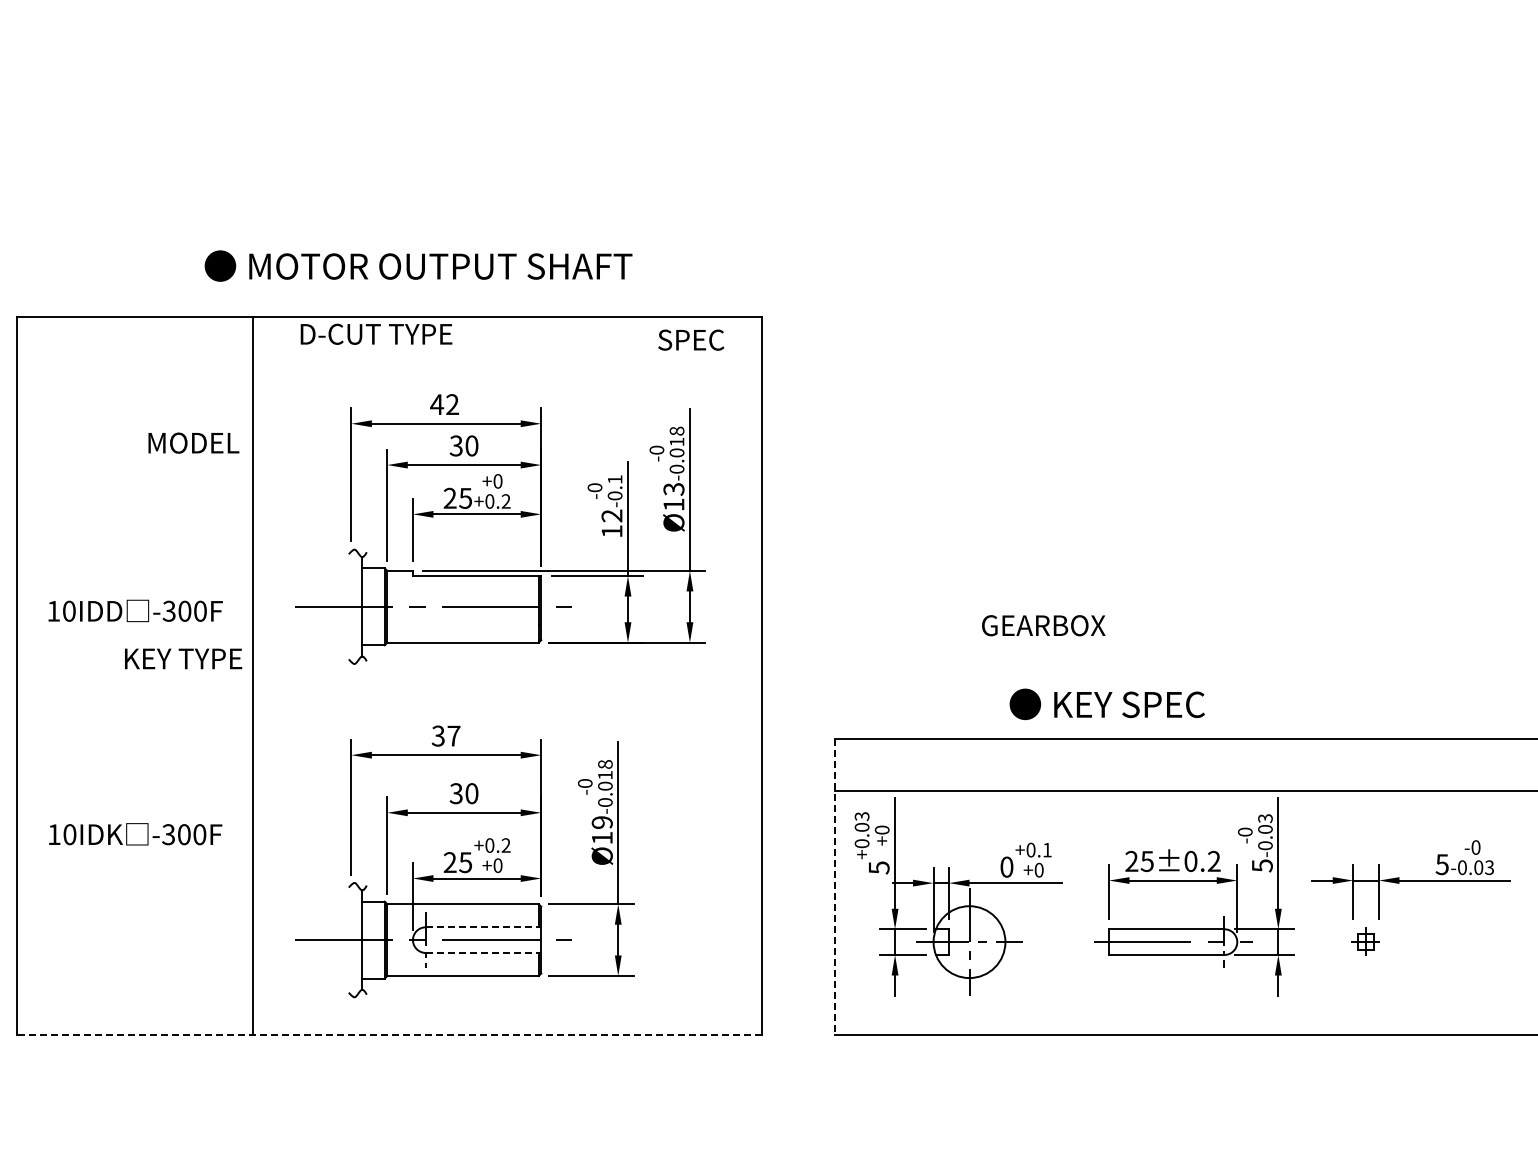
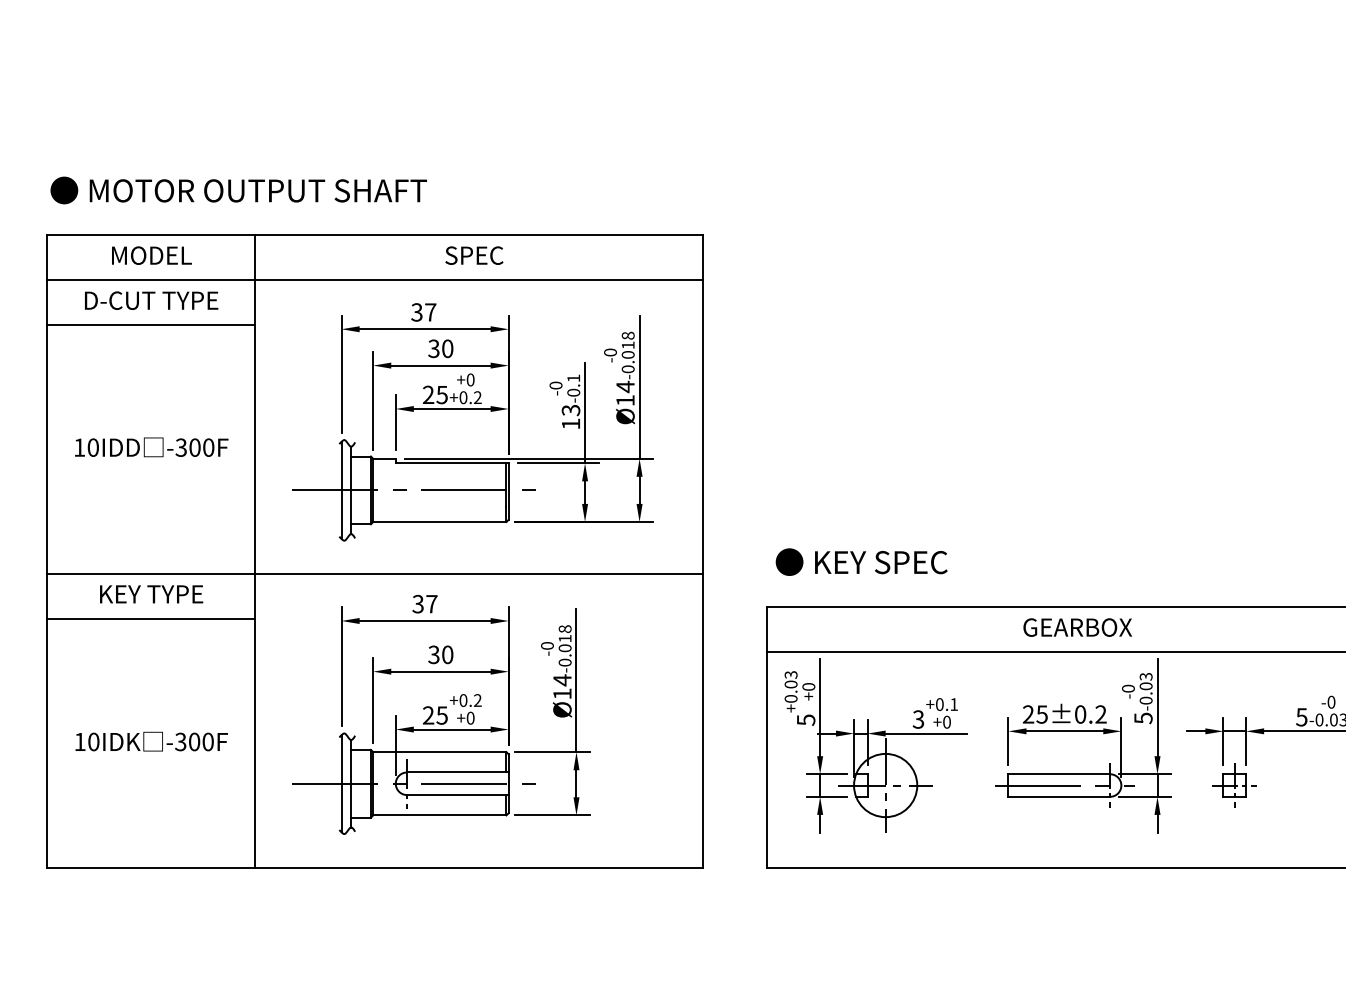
text: (418, 265) -> (238, 189), moved
text: (376, 333) -> (151, 299), moved
text: (691, 339) -> (474, 255), moved
line: (389, 368) -> (375, 280), added
text: (444, 404) -> (423, 312), 42 -> 37
line: (134, 419) -> (150, 325), added
text: (193, 442) -> (151, 255), moved
text: (673, 489) -> (625, 387), Ø13 -> Ø14
text: (612, 515) -> (571, 410), 12 -> 13
line: (351, 606) -> (341, 490), added
text: (135, 610) -> (151, 446), moved
text: (1043, 625) -> (1077, 627), moved
text: (183, 658) -> (151, 593), moved
line: (389, 701) -> (375, 573), added
text: (1106, 704) -> (861, 562), moved
line: (134, 753) -> (150, 619), added
text: (601, 822) -> (561, 680), Ø19 -> Ø14
text: (135, 834) -> (151, 741), moved
text: (1006, 866) -> (918, 718), 0 -> 3
line: (835, 887) -> (767, 737), dashed -> solid
line: (483, 927) -> (457, 772), dashed -> solid
line: (351, 939) -> (341, 783), added
part: (1365, 941) -> (1234, 784), size x1.67
line: (483, 952) -> (457, 794), dashed -> solid
line: (389, 1035) -> (375, 867), dashed -> solid

